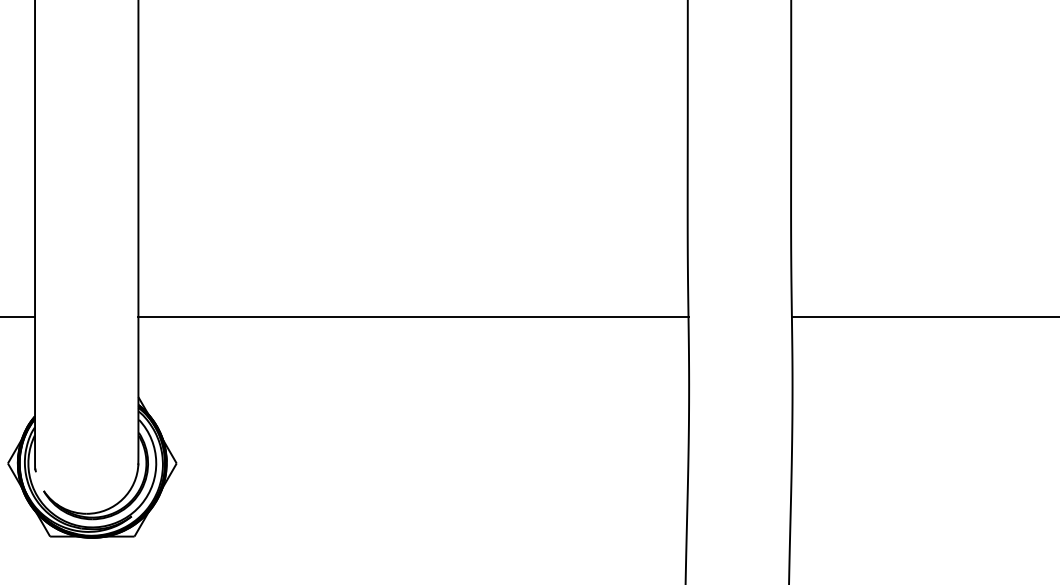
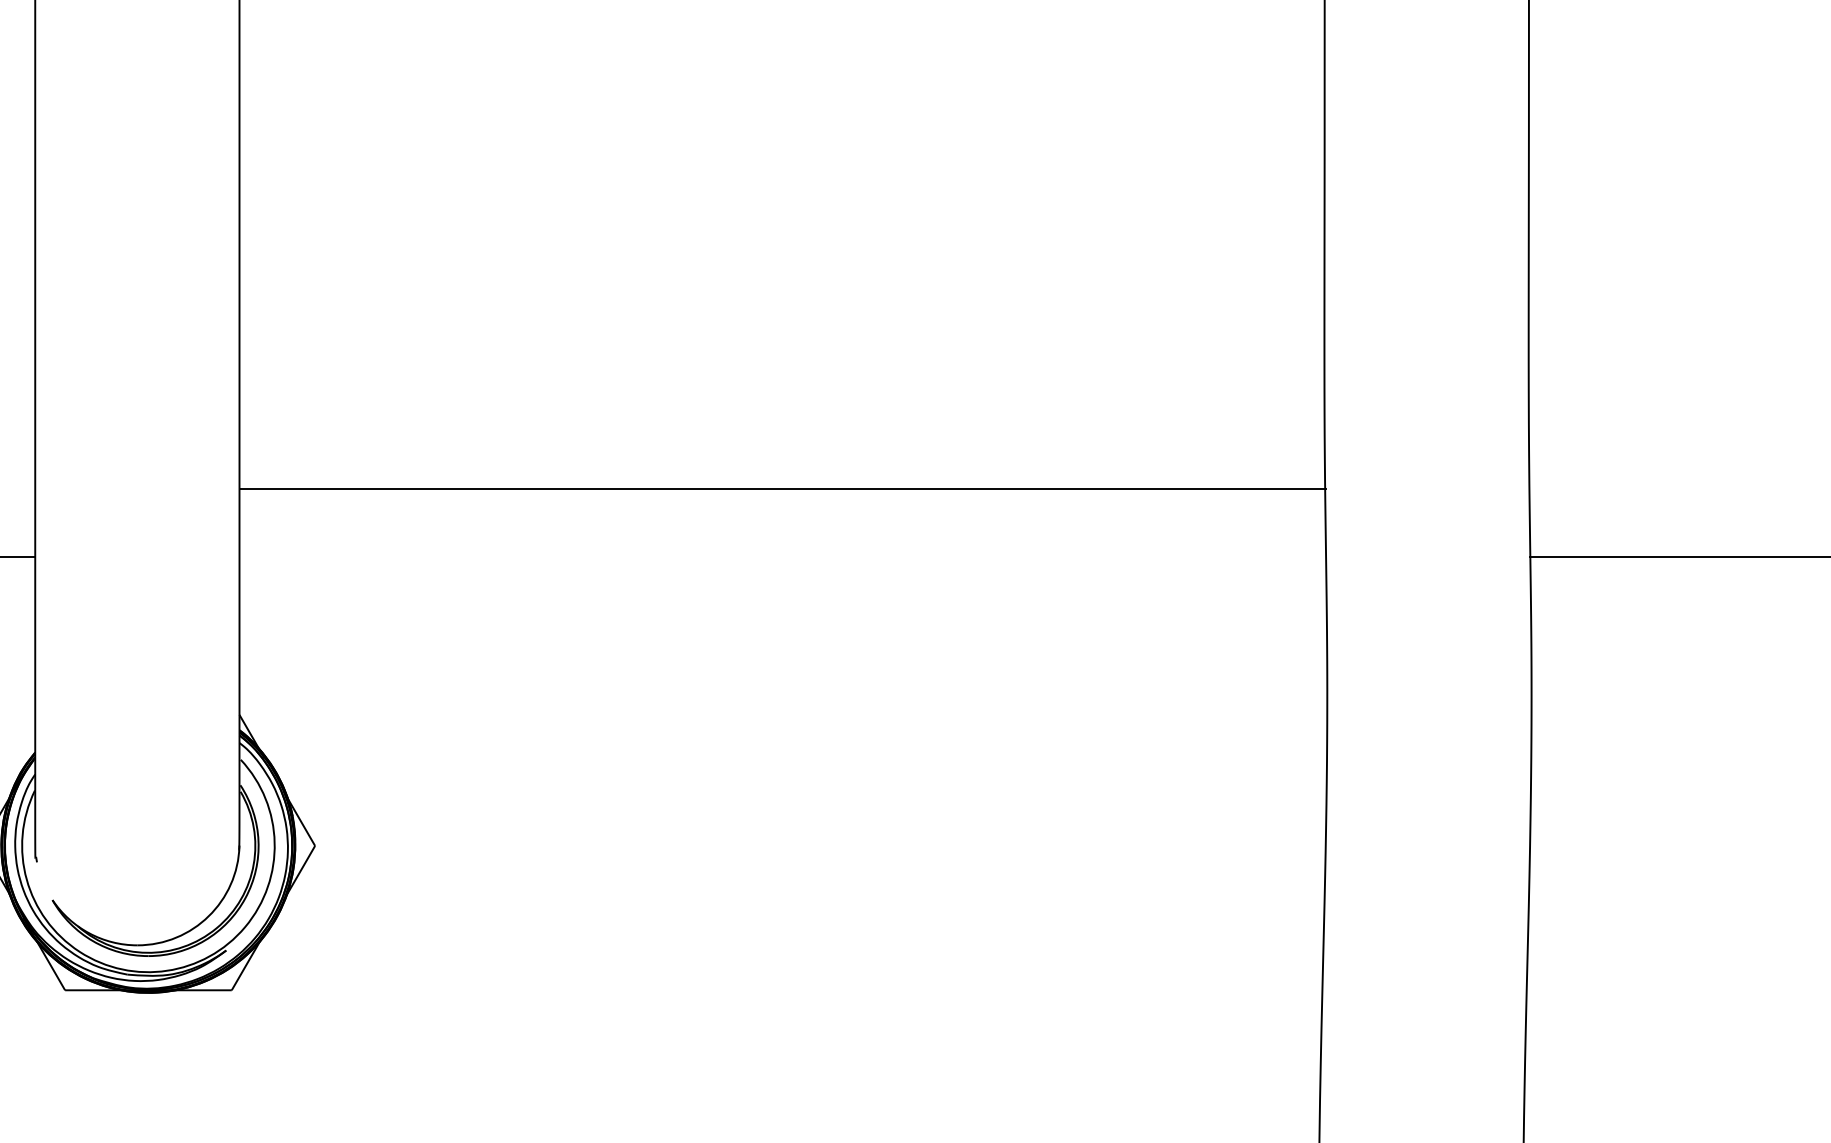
line: (413, 317) -> (782, 490), moved

